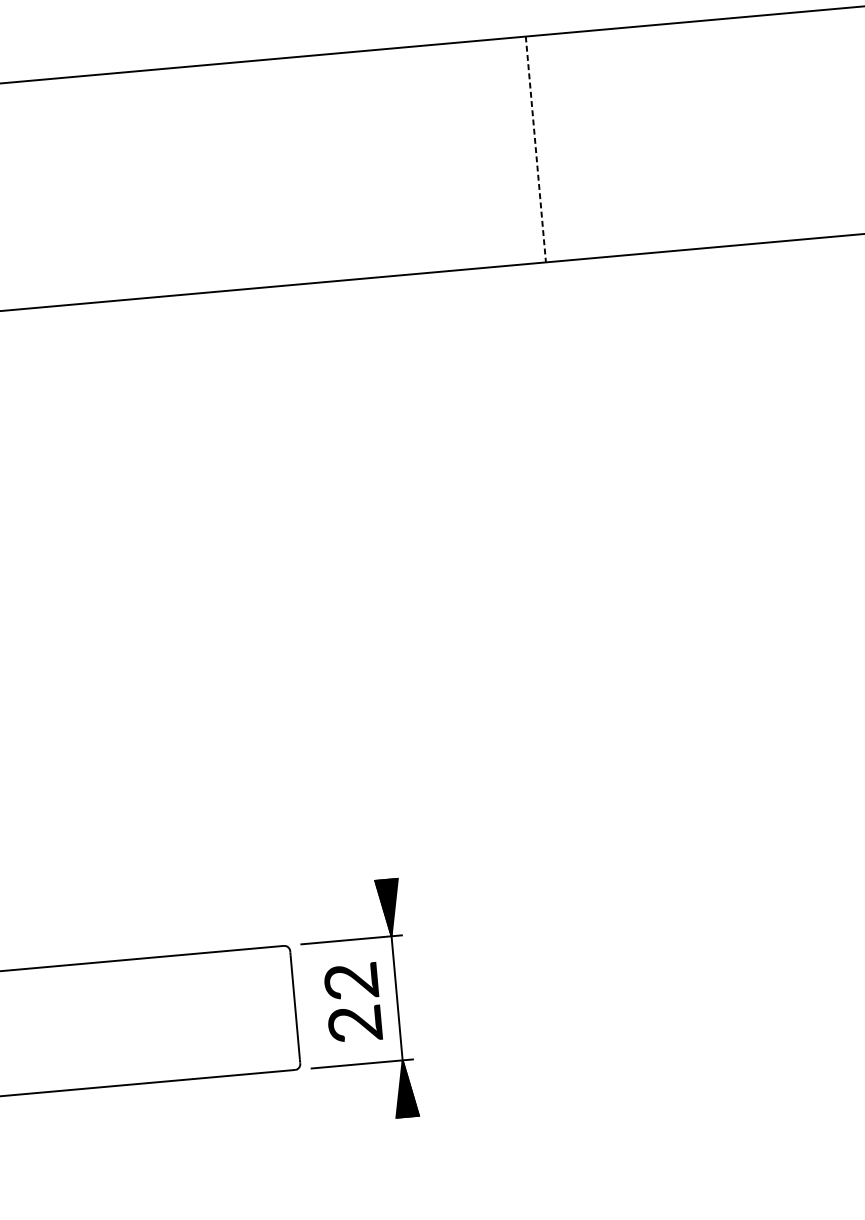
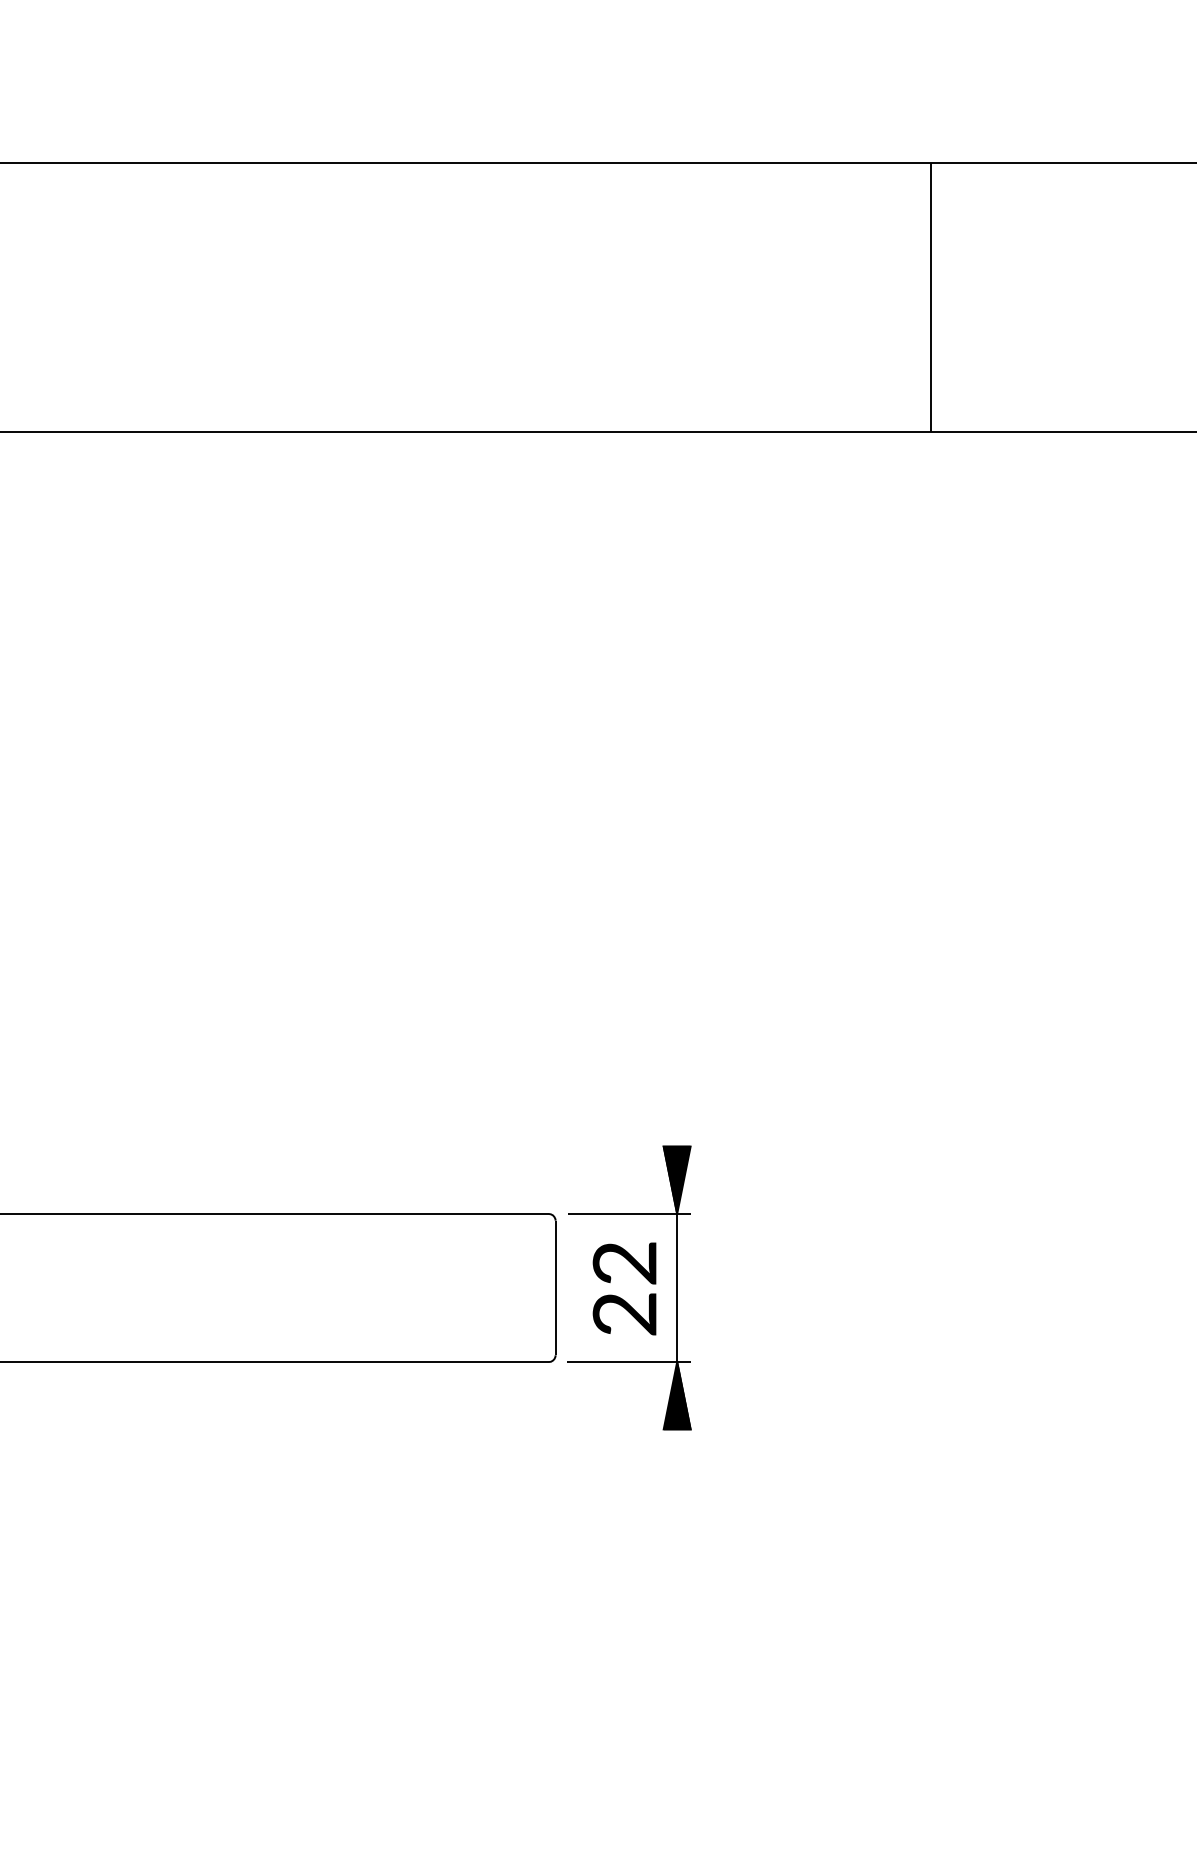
line: (536, 149) -> (931, 297), dashed -> solid

